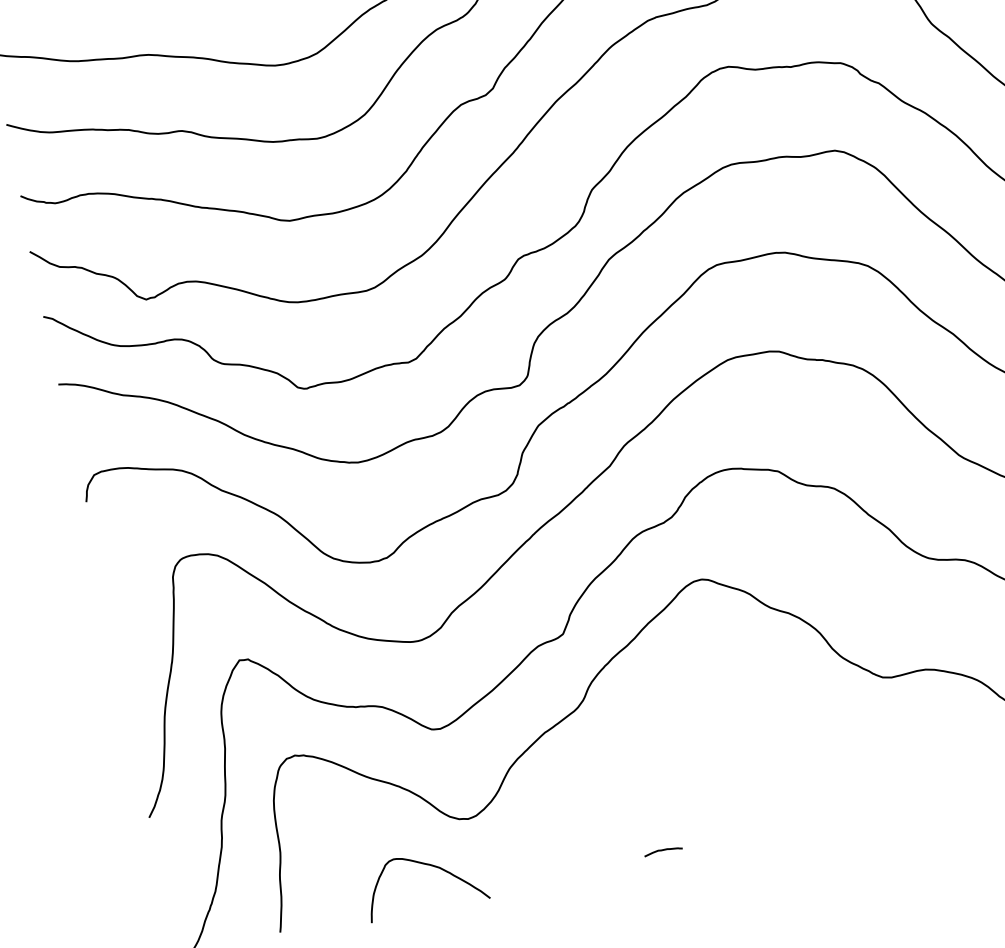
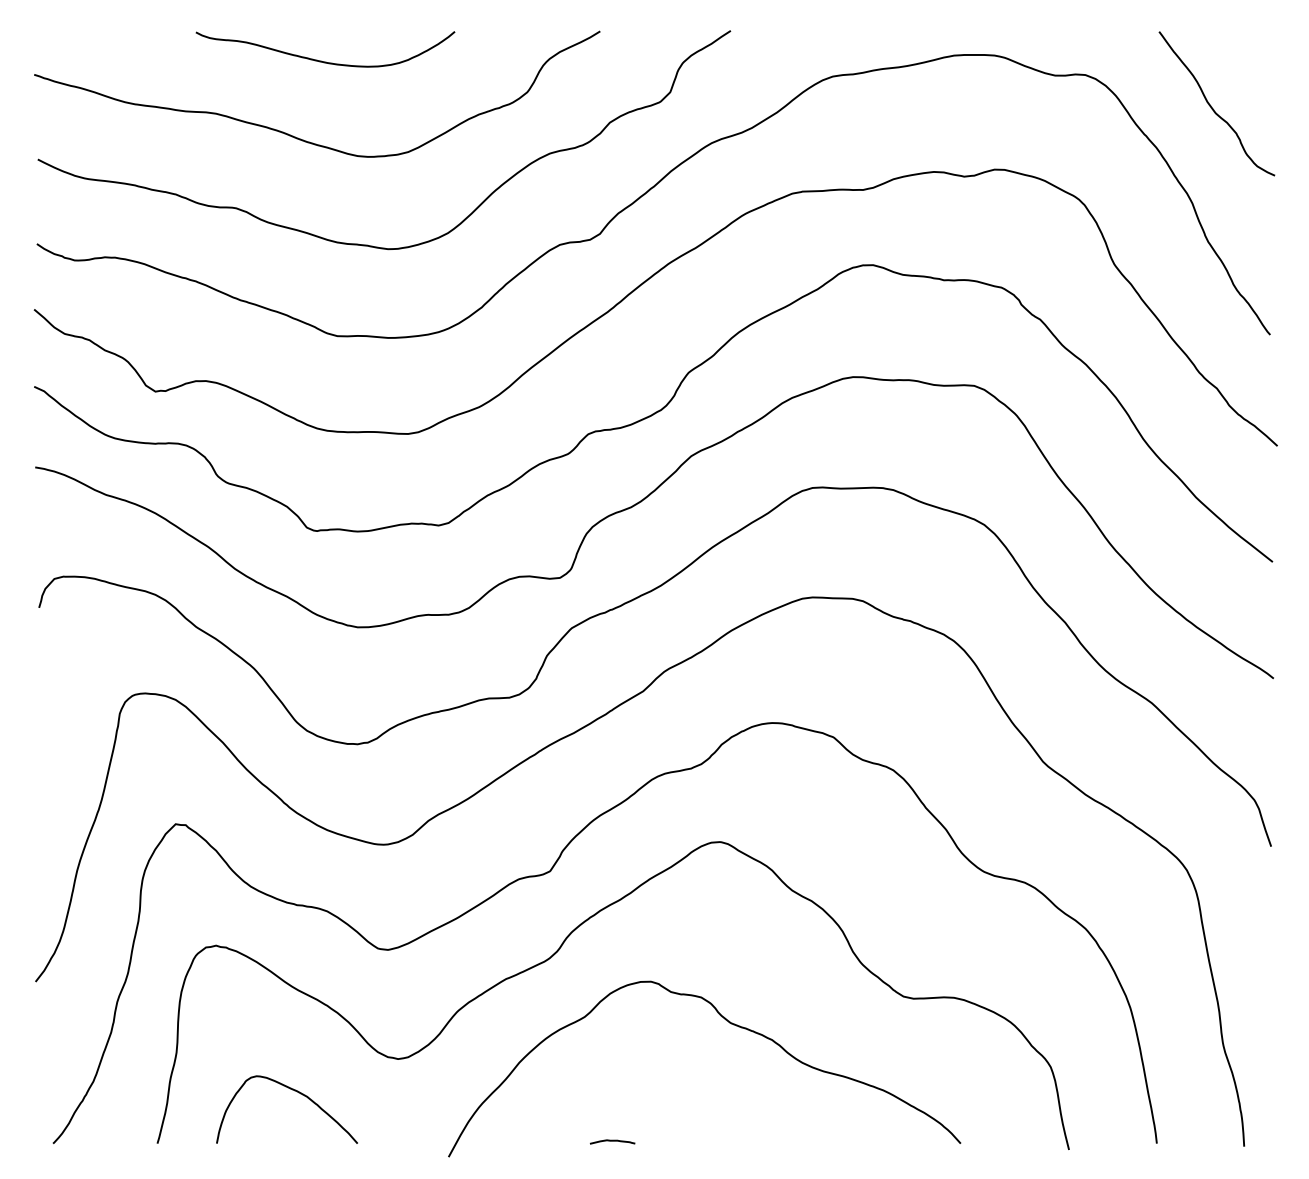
curve: (740, 730) -> (729, 1023), added
curve: (428, 865) -> (294, 1091), moved

